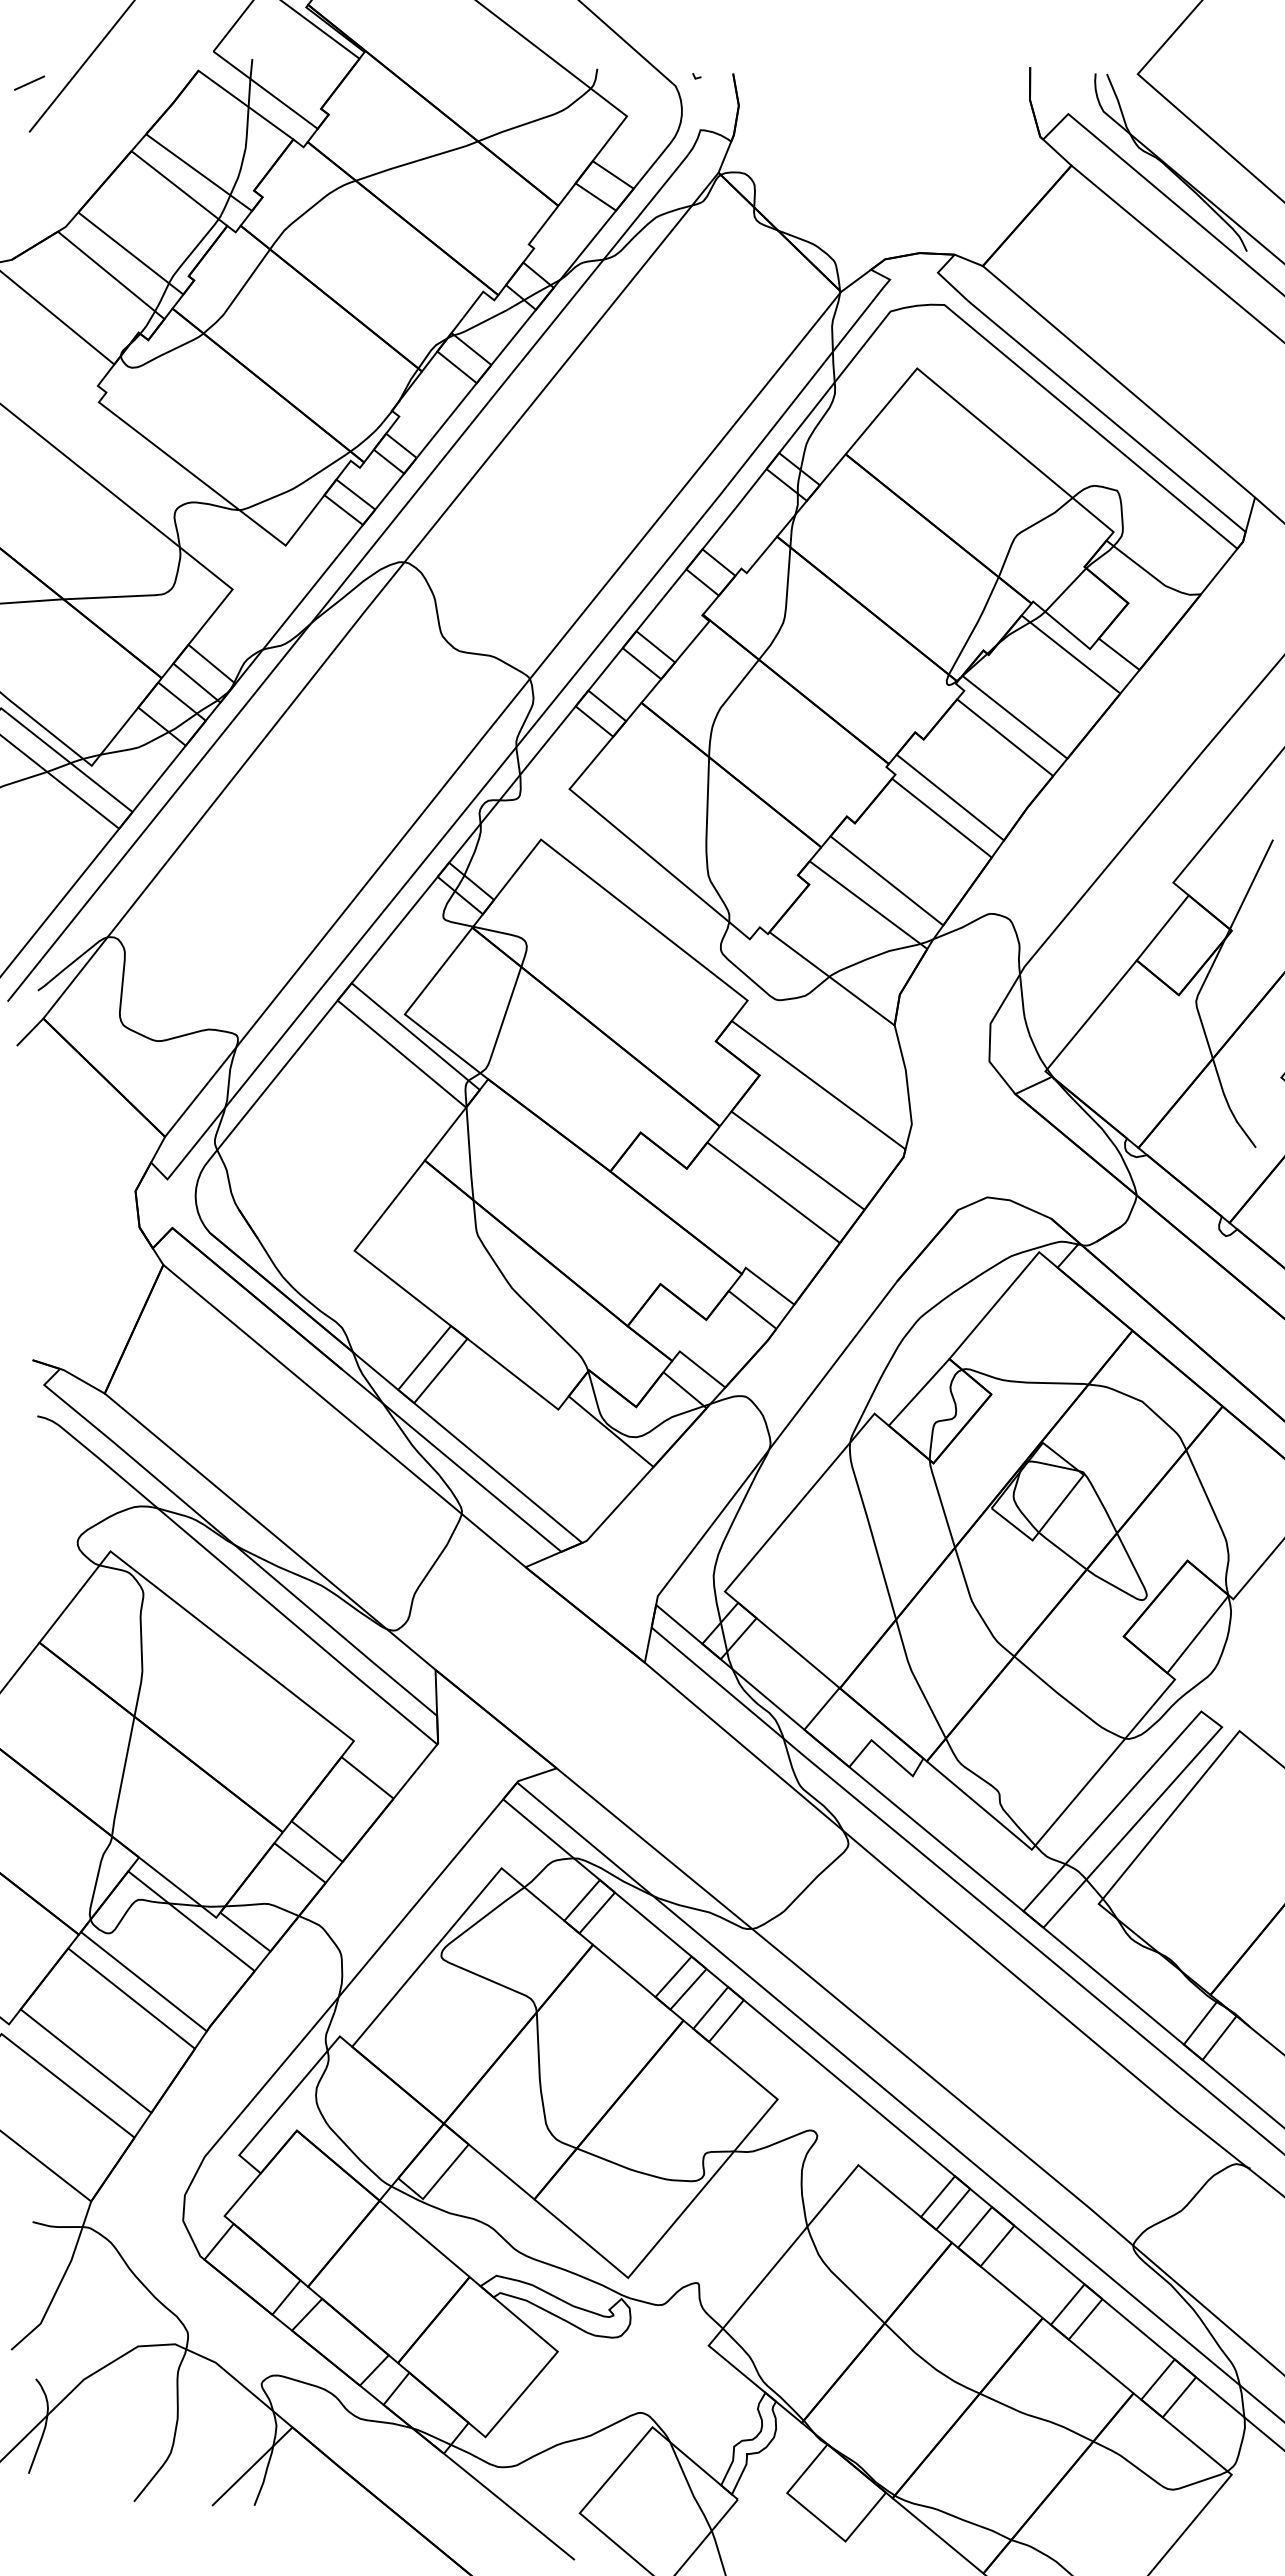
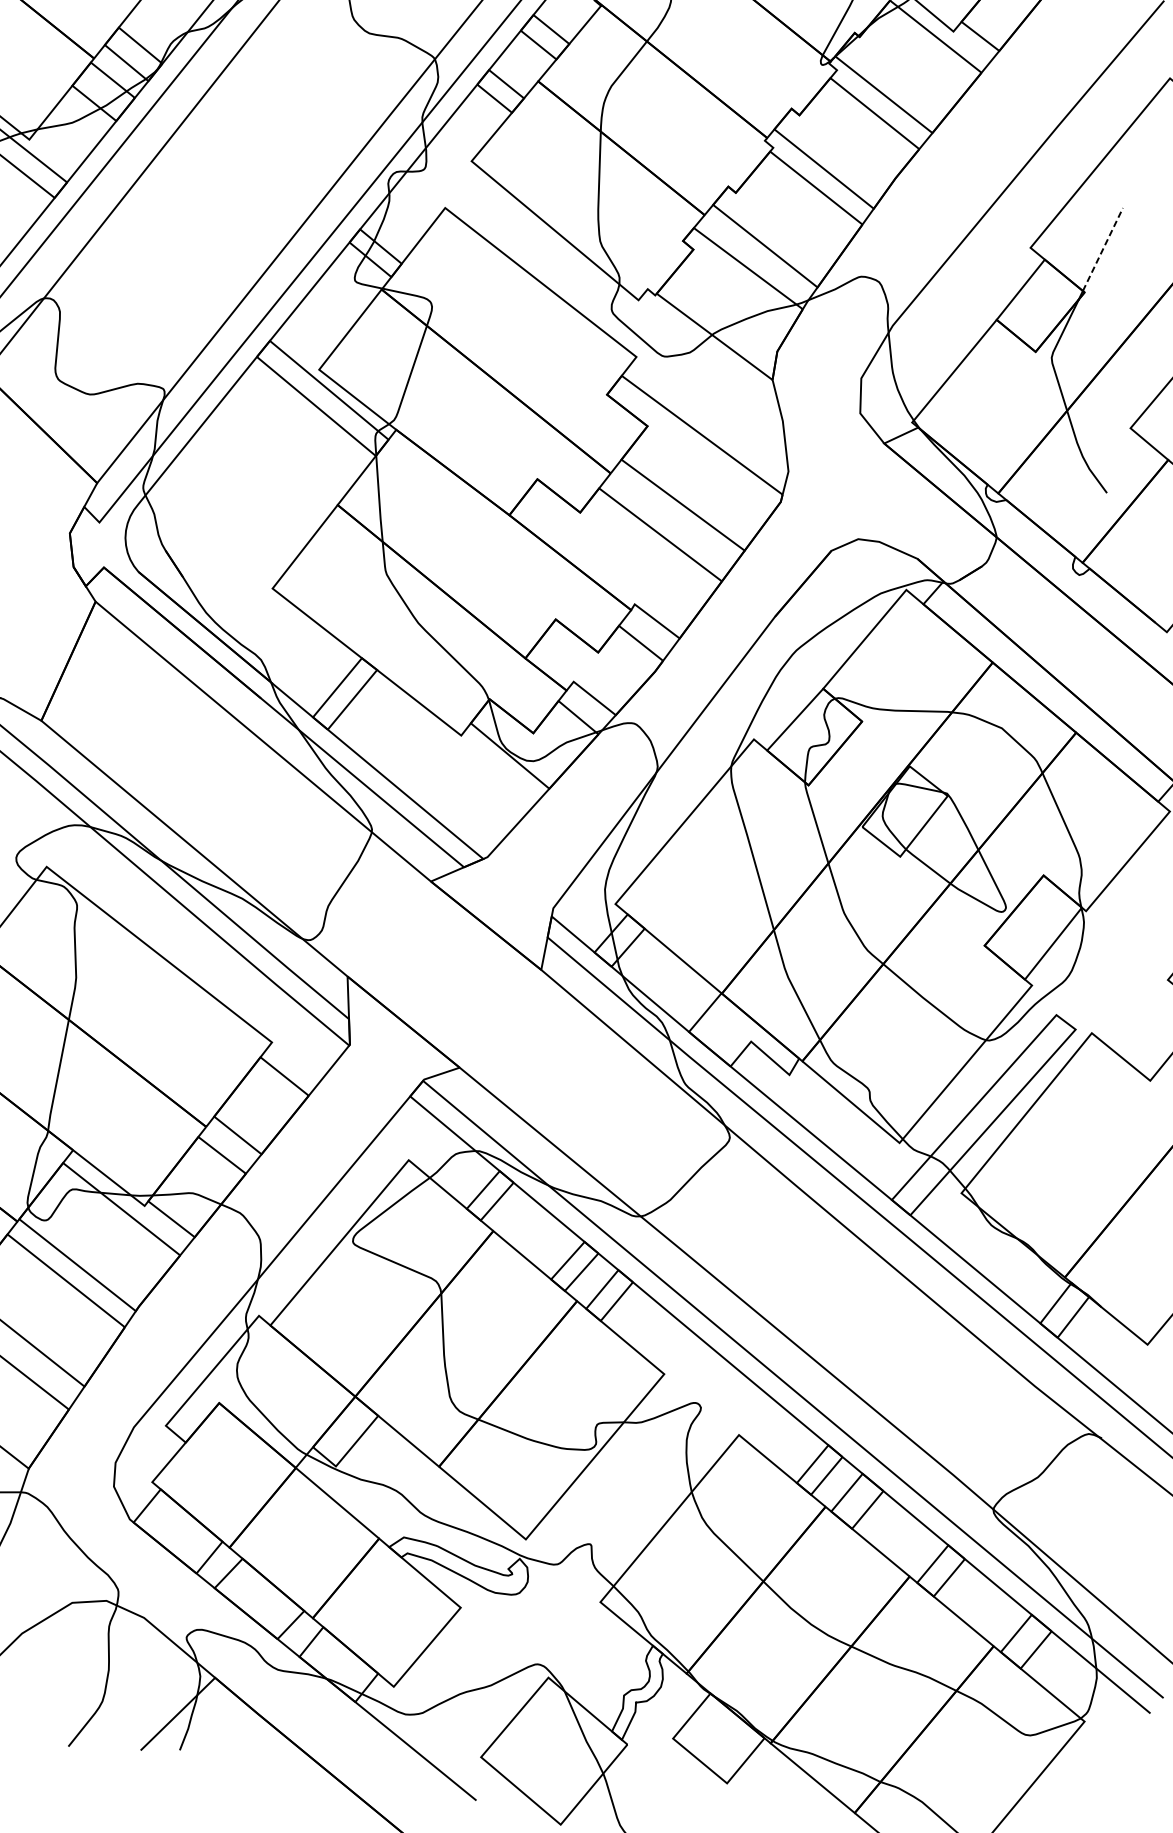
line: (1251, 884) -> (1102, 249), solid -> dashed

